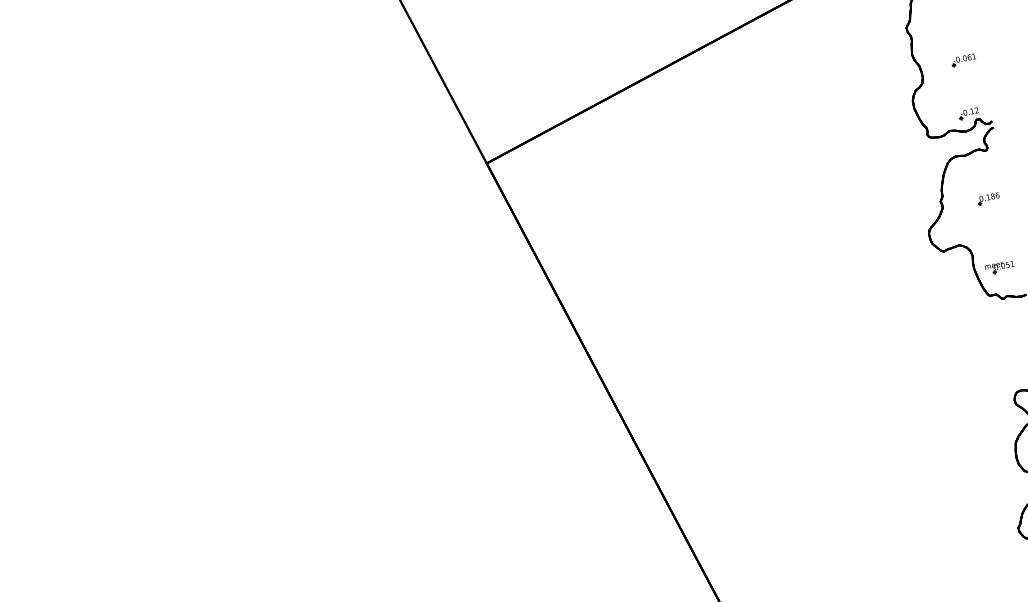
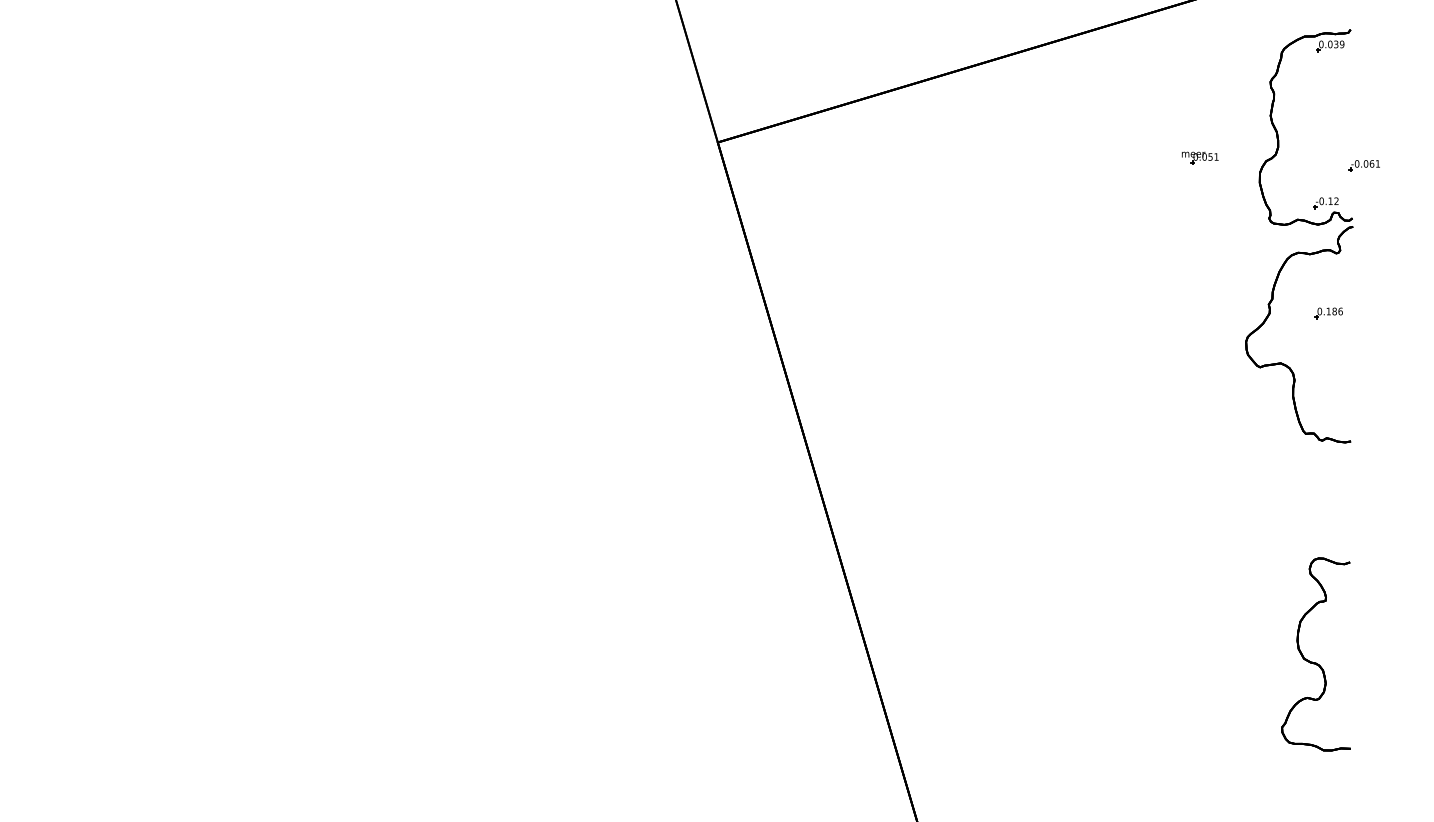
part: (963, 60) -> (1363, 165), moved
part: (999, 266) -> (1200, 157), moved

